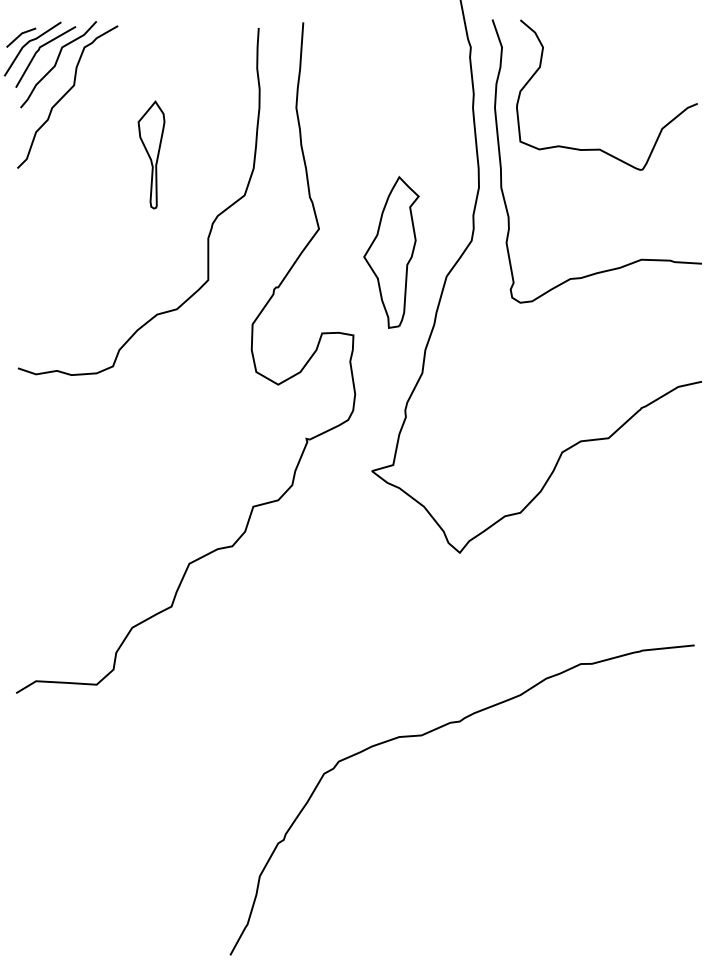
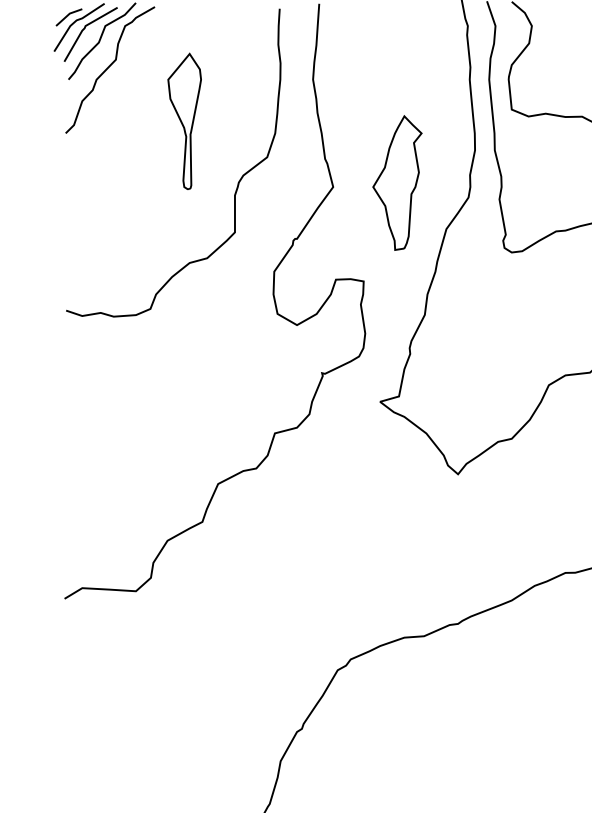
part: (151, 154) -> (184, 121), size x1.43
part: (391, 252) -> (397, 183), moved

